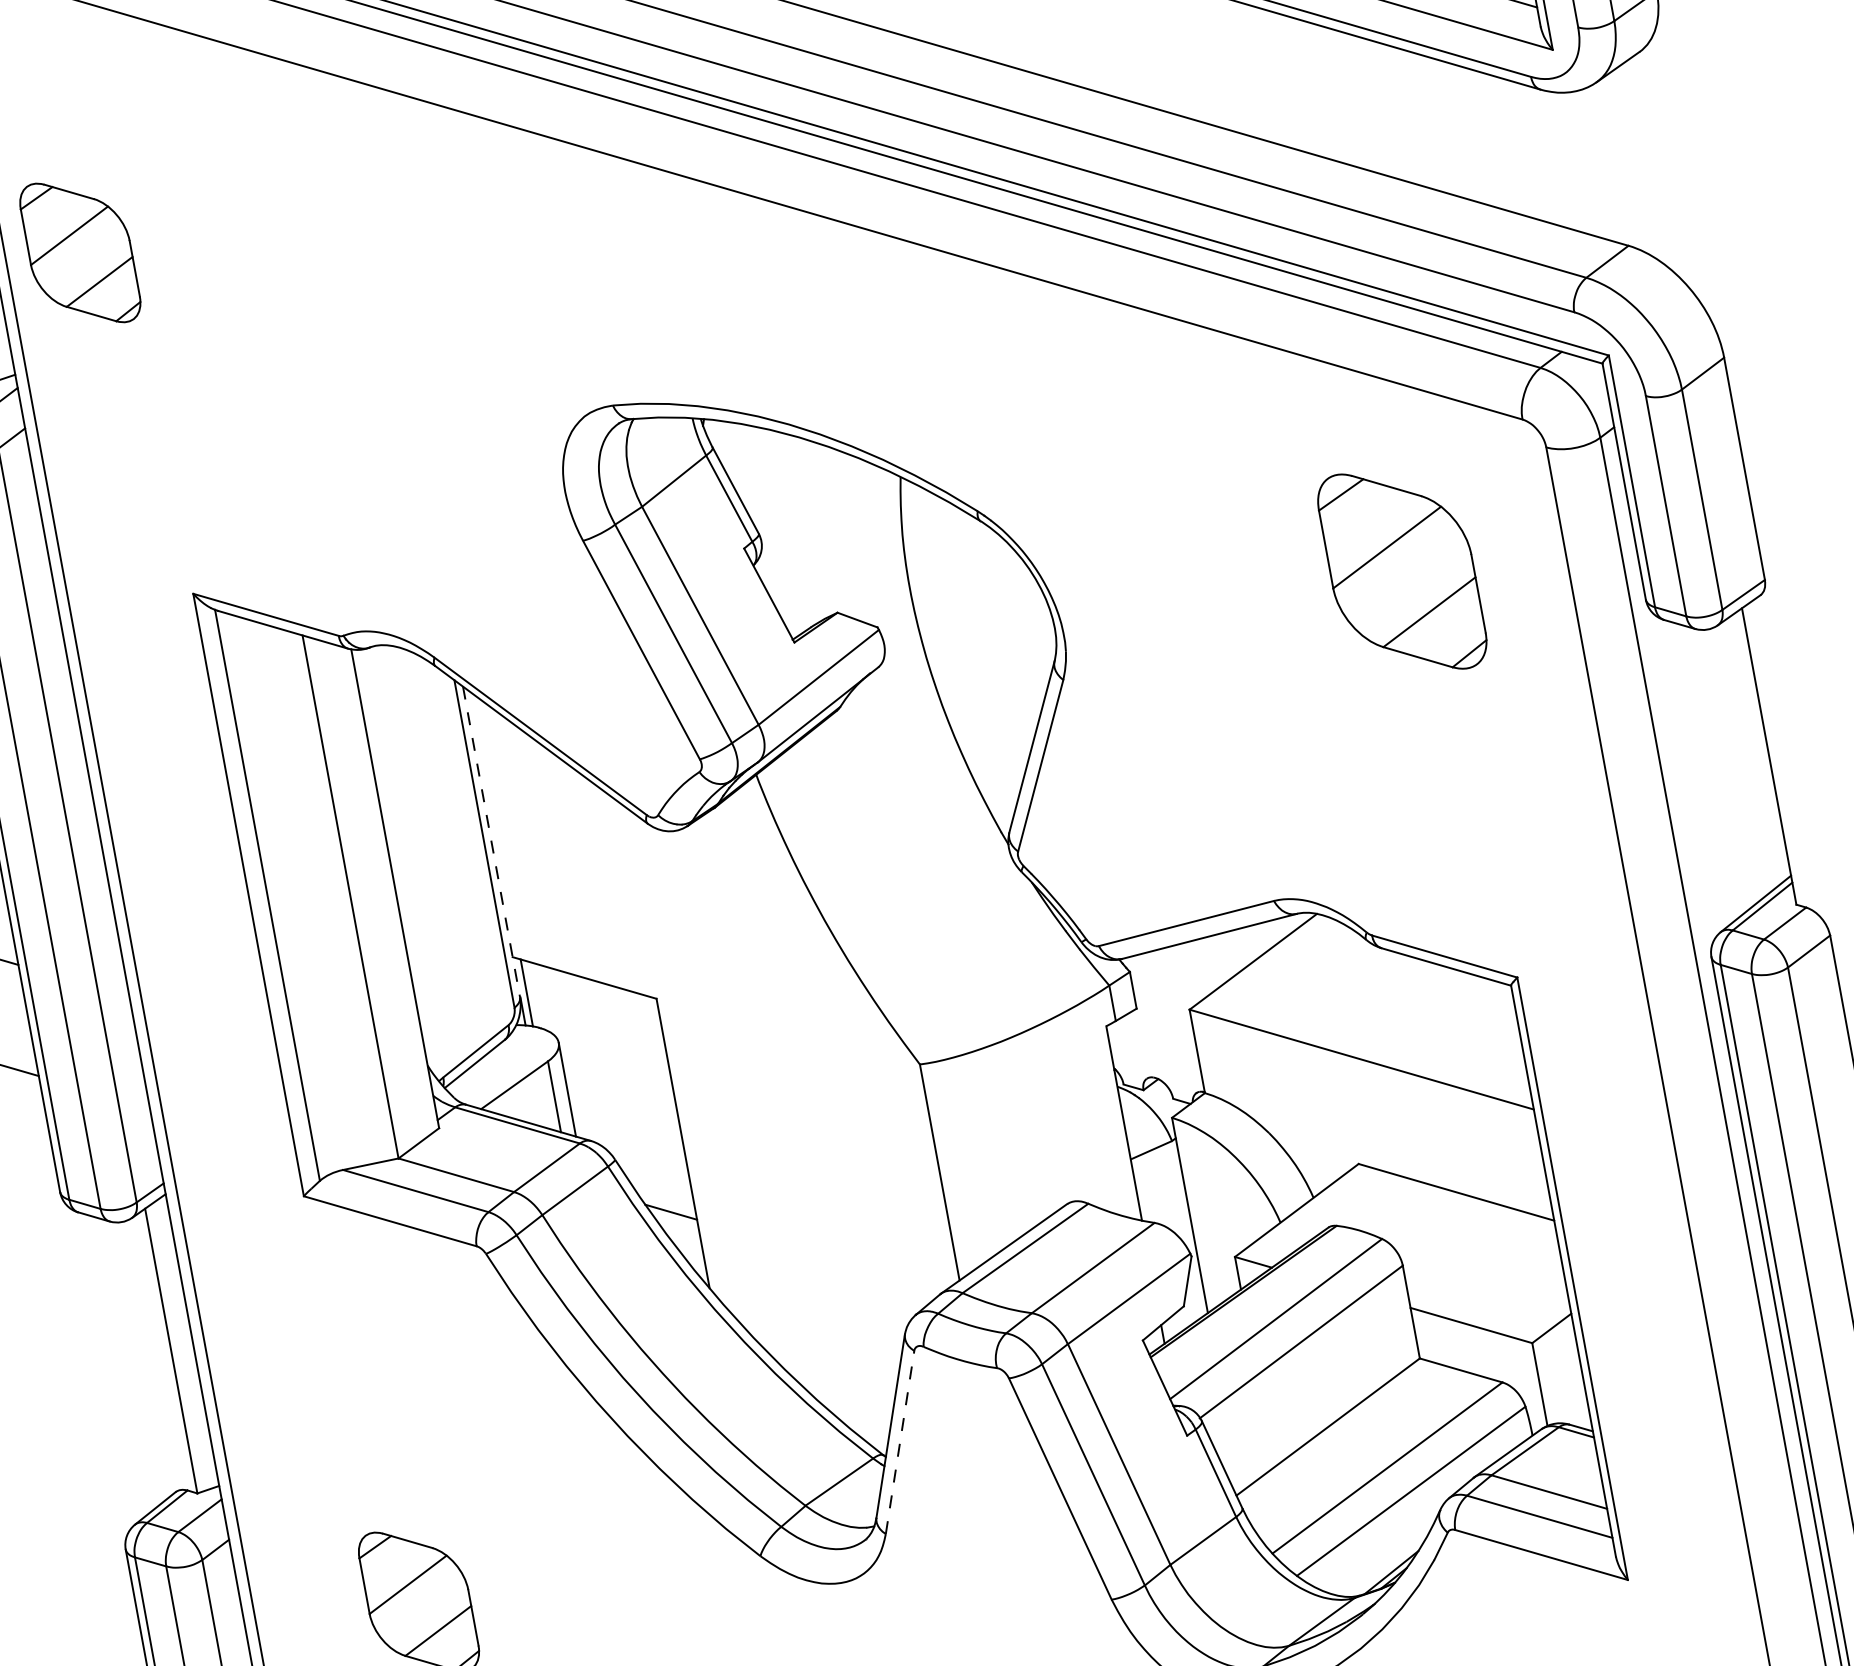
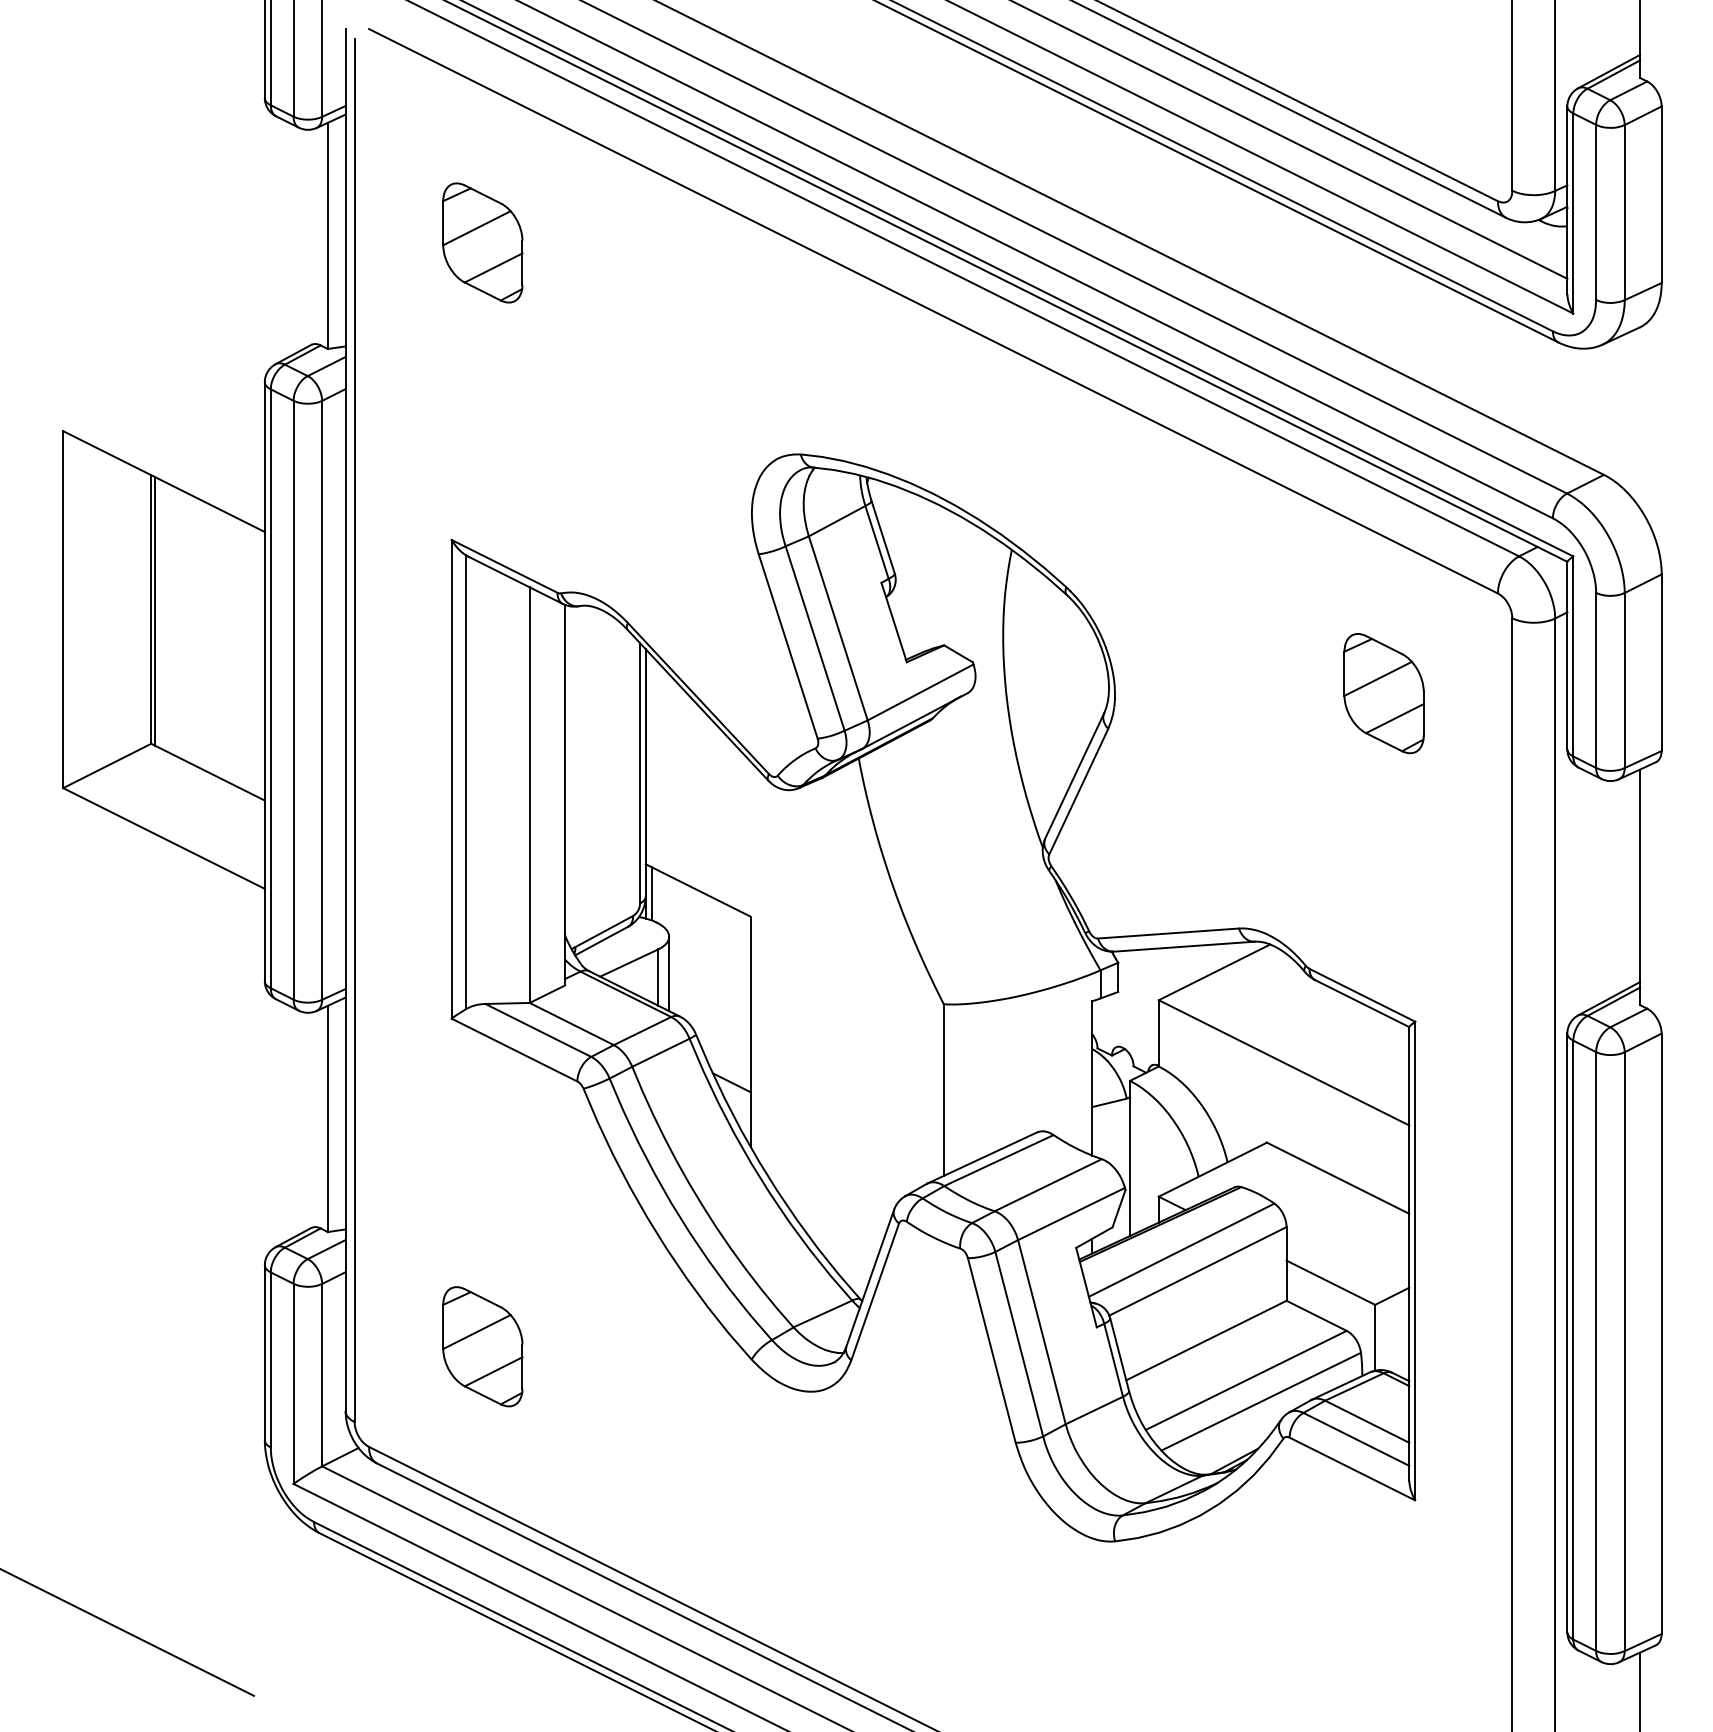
part: (79, 252) -> (482, 242), moved
part: (1401, 571) -> (1383, 693), size x0.71
line: (491, 841) -> (645, 772), dashed -> solid
line: (900, 1441) -> (875, 1291), dashed -> solid

